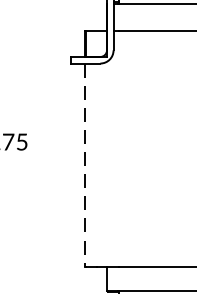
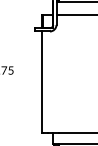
line: (85, 166) -> (42, 82), dashed -> solid

